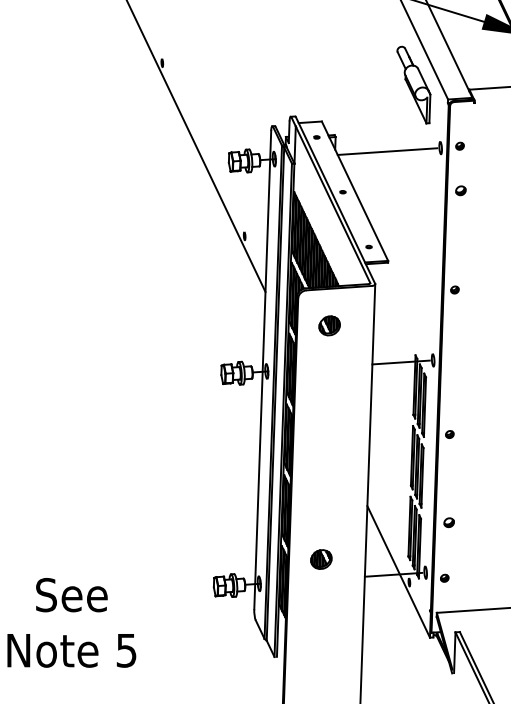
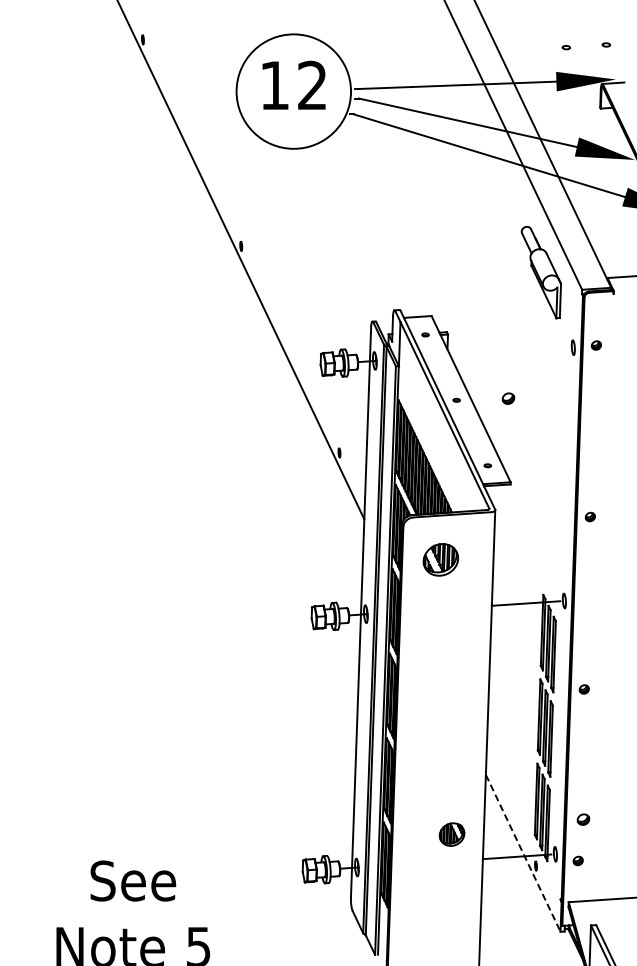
line: (387, 151) -> (509, 351), removed
part: (460, 190) -> (508, 398), moved
part: (329, 325) -> (440, 559), size x1.4
part: (449, 522) -> (583, 819), moved
part: (320, 559) -> (451, 834), moved
line: (398, 572) -> (523, 853), solid -> dashed

